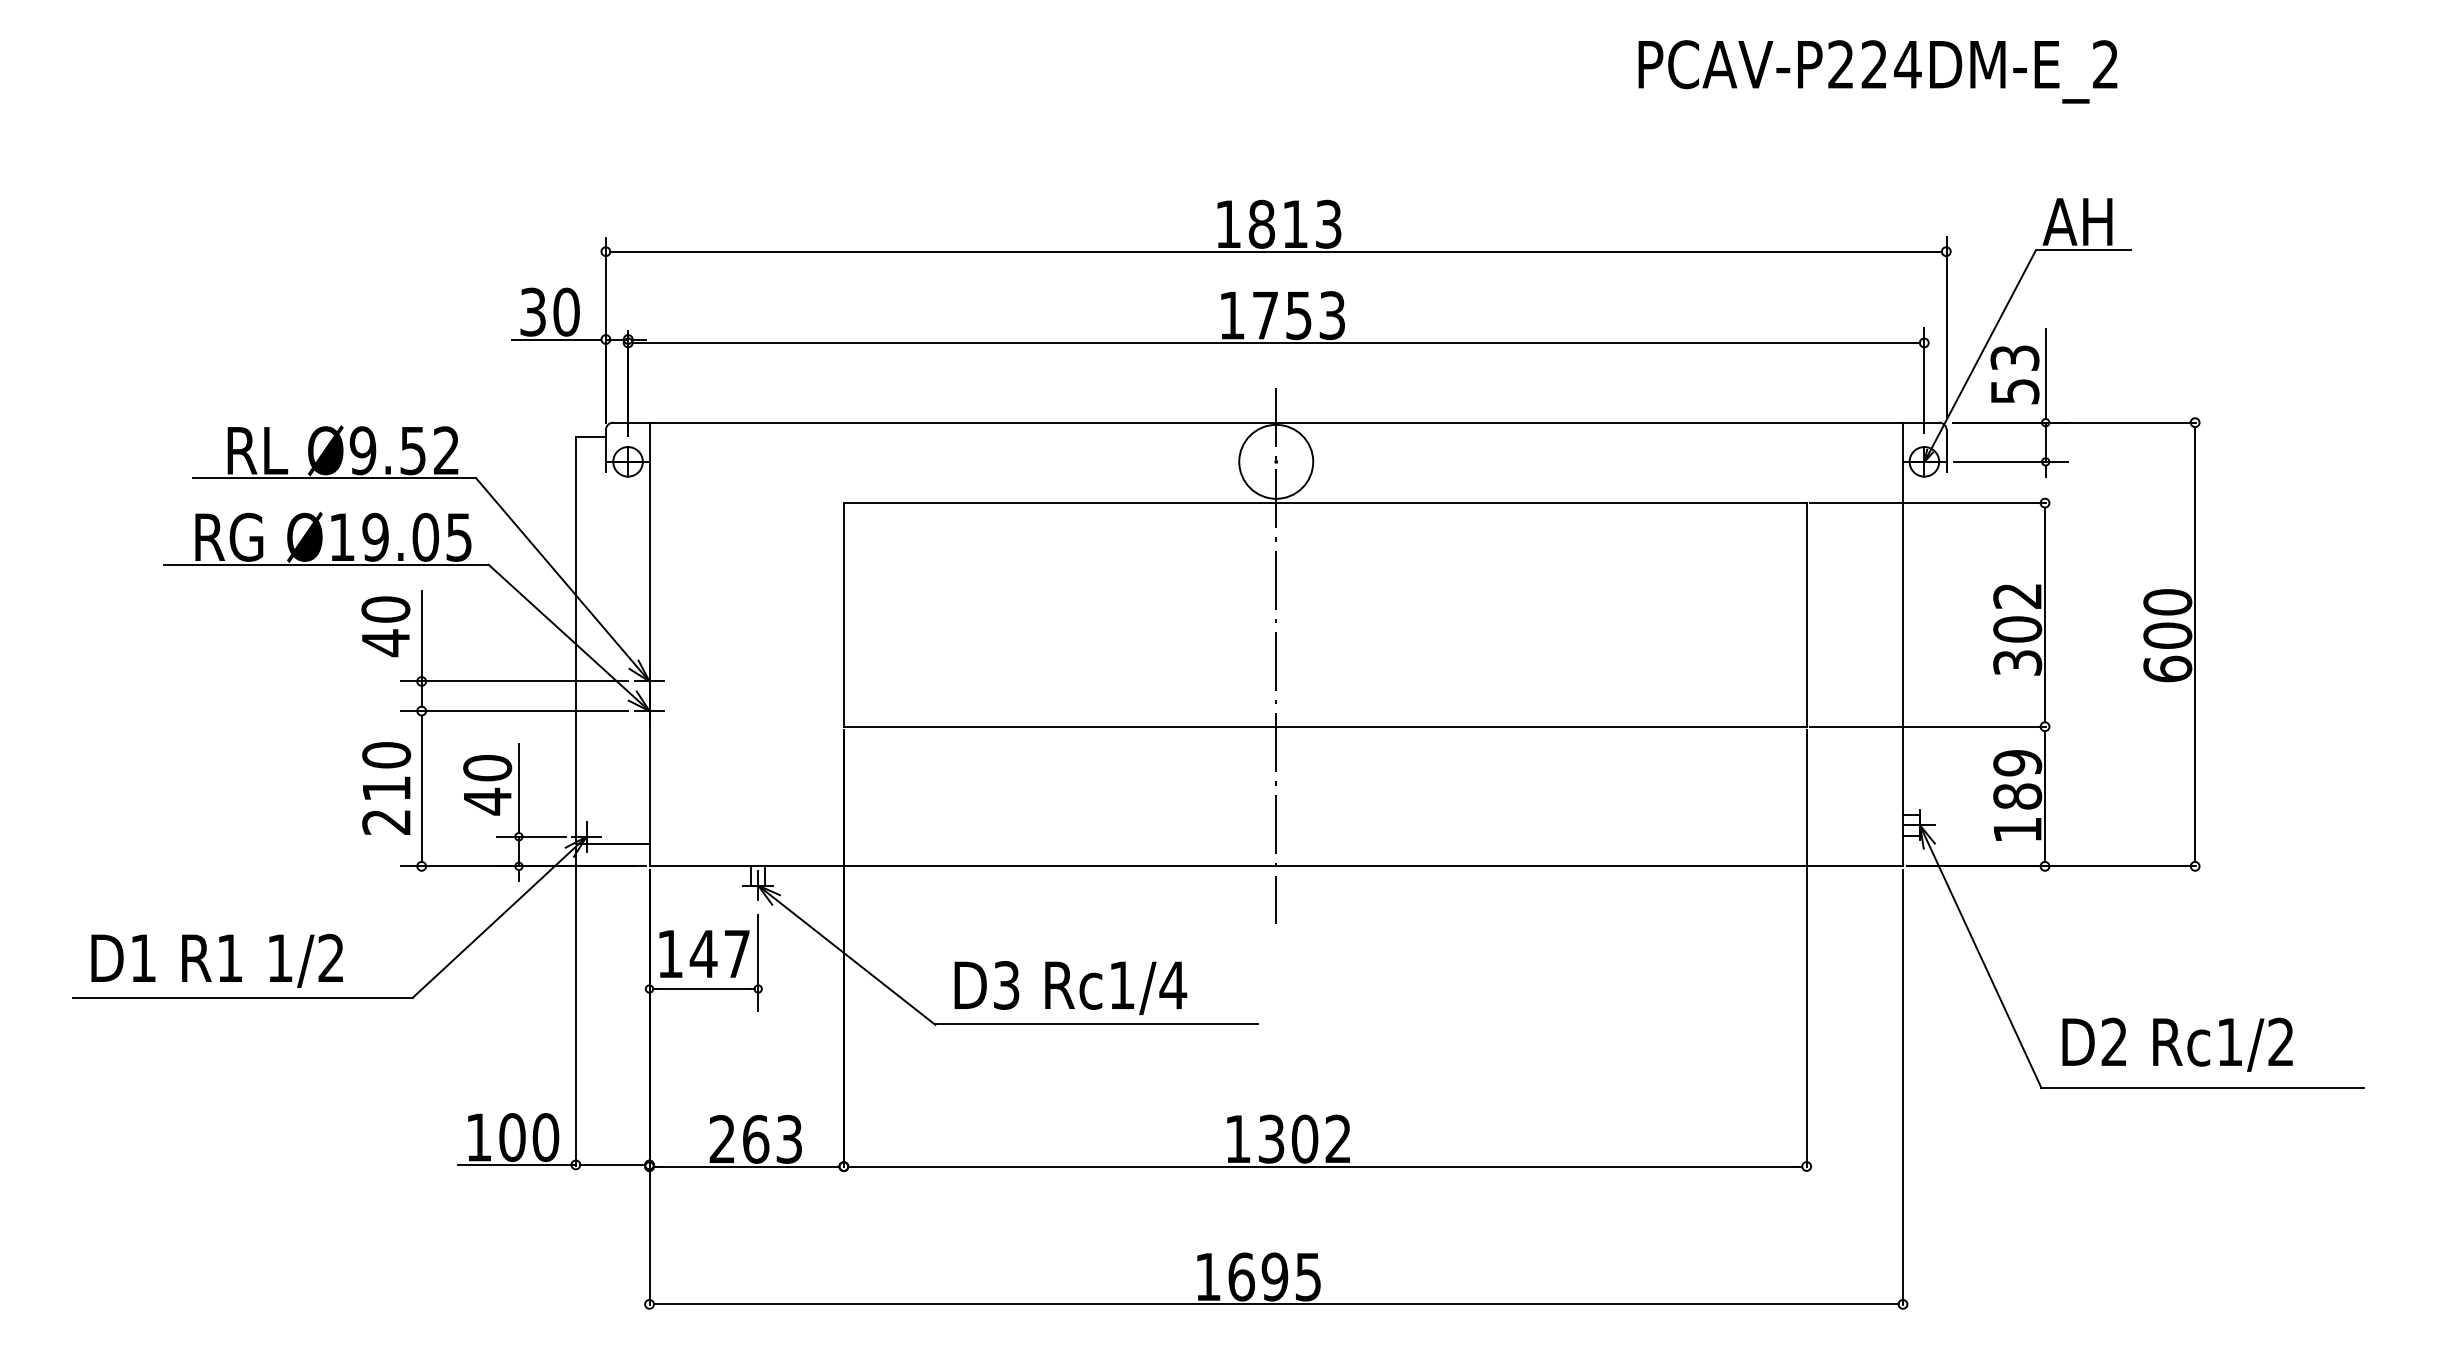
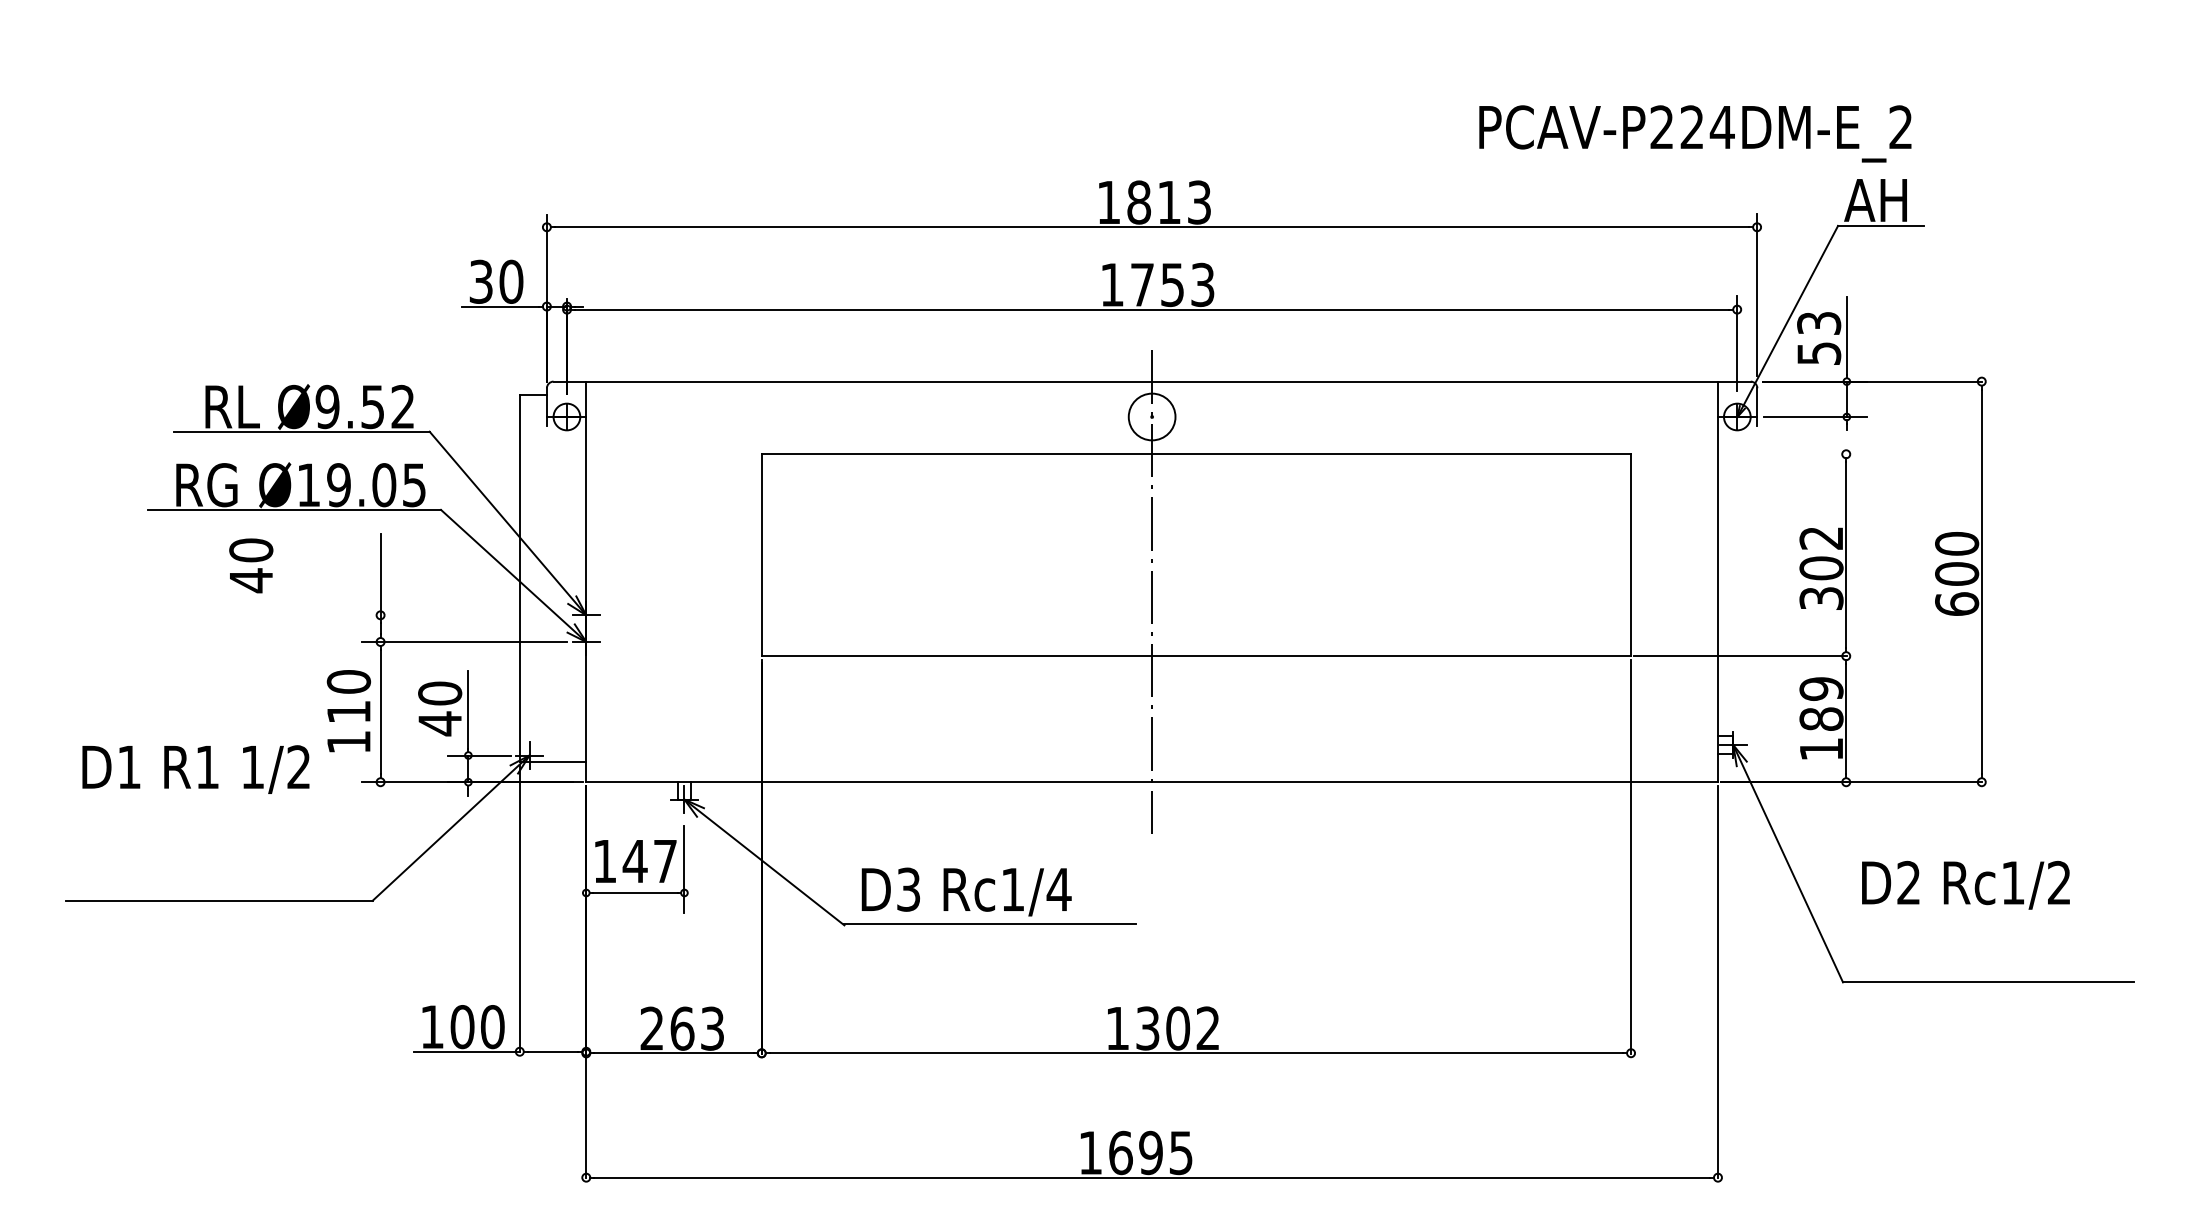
text: (1878, 71) -> (1695, 133), moved
circle: (1275, 461) -> (1151, 416), size x0.7
line: (1927, 503) -> (1740, 454), removed
text: (386, 626) -> (251, 565), moved
line: (514, 681) -> (464, 615), removed
text: (386, 822) -> (348, 742), 210 -> 110
text: (216, 960) -> (195, 769), moved
text: (2177, 1043) -> (1965, 884), moved

